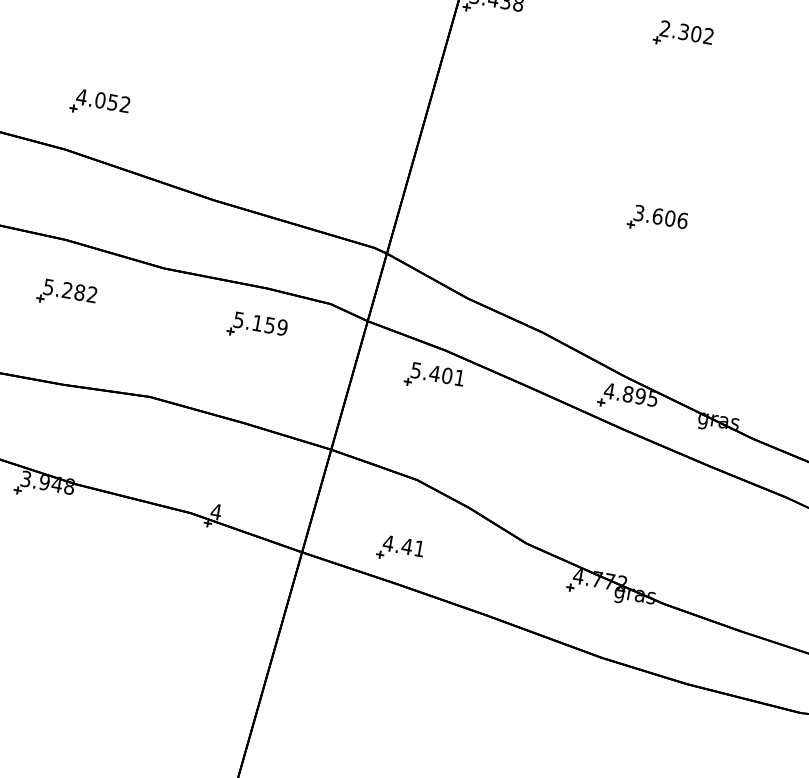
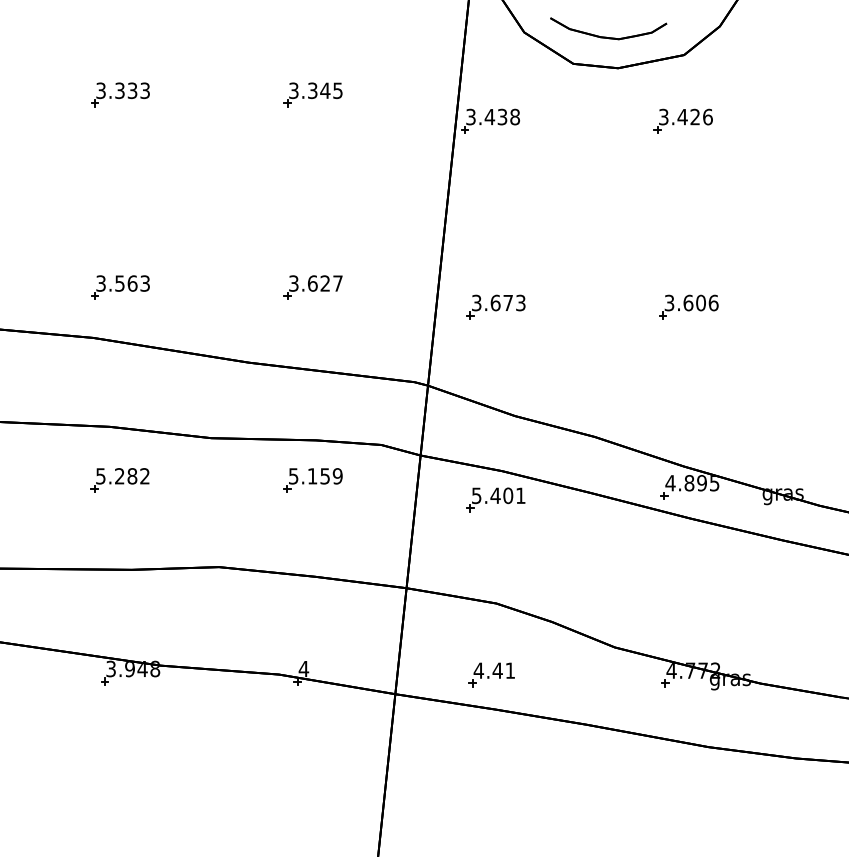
text: (686, 31) -> (685, 116), 2.302 -> 3.426
text: (102, 100) -> (122, 283), 4.052 -> 3.563
part: (289, 137) -> (312, 287), added
part: (466, 186) -> (495, 306), added

